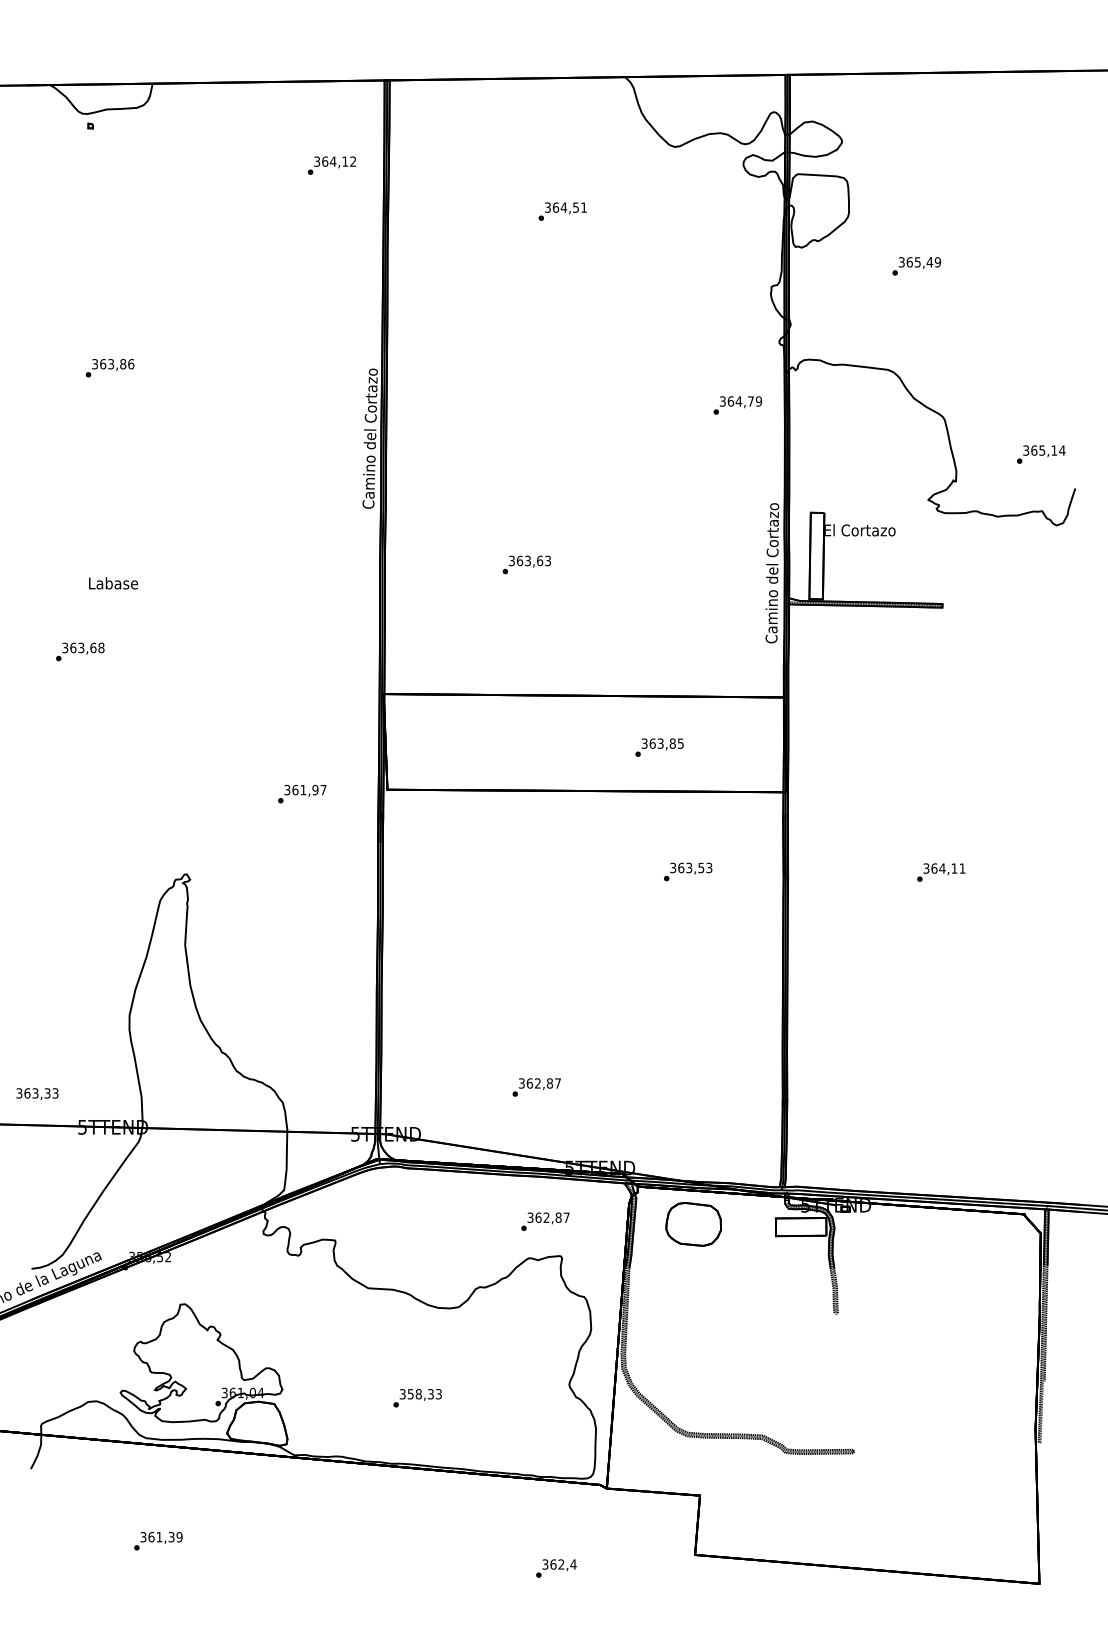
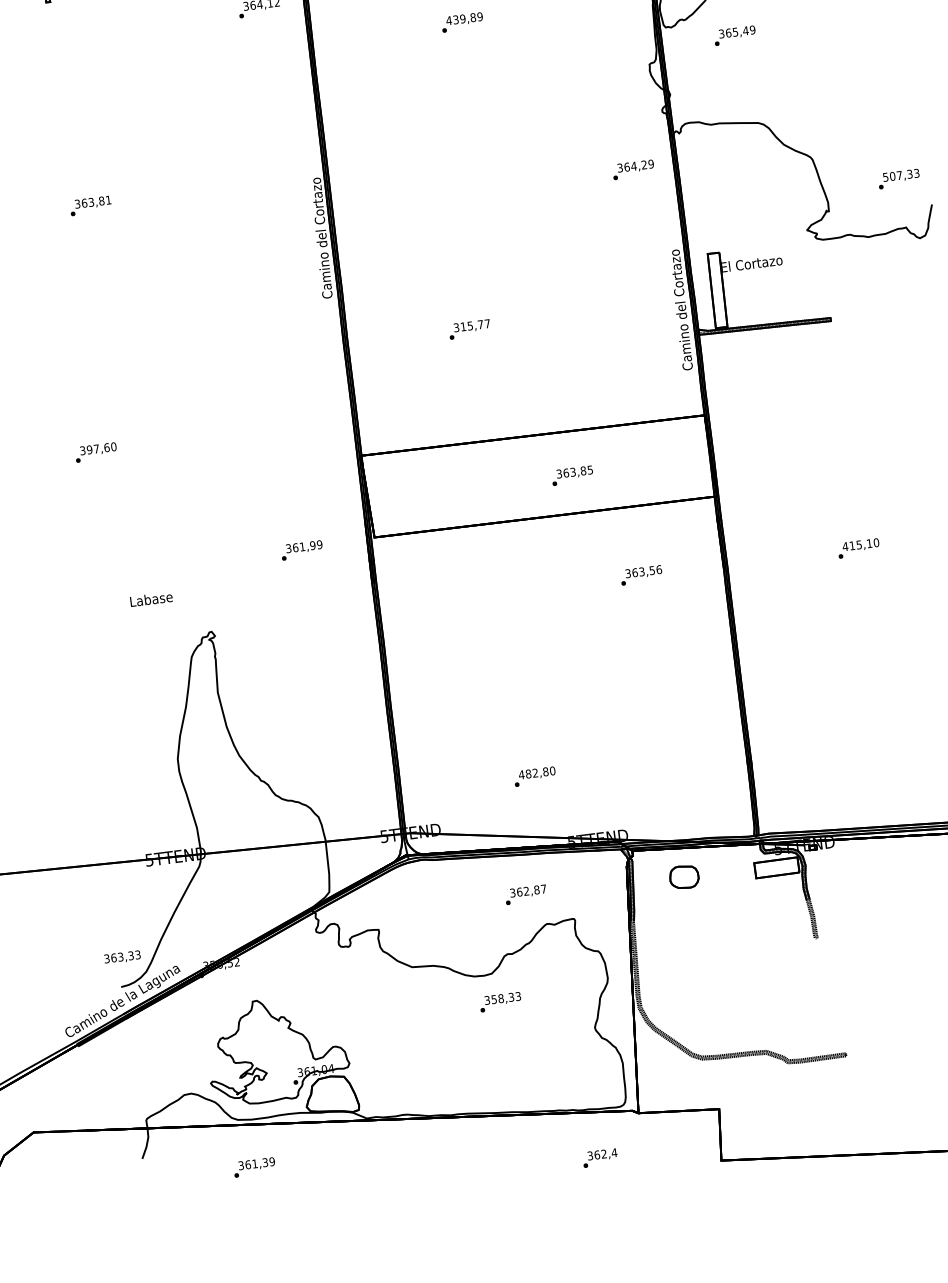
text: (565, 207) -> (464, 18), 364,51 -> 439,89
text: (916, 266) -> (734, 35), moved
text: (131, 364) -> (108, 200), 363,86 -> 363,81
text: (750, 401) -> (643, 165), 364,79 -> 364,29
text: (1044, 450) -> (901, 175), 365,14 -> 507,33
text: (533, 560) -> (474, 324), 363,63 -> 315,77
text: (113, 583) -> (151, 599), moved
text: (87, 647) -> (101, 447), 363,68 -> 397,60
text: (659, 747) -> (572, 475), moved
text: (323, 789) -> (319, 544), 361,97 -> 361,99
text: (709, 867) -> (659, 569), 363,53 -> 363,56
text: (944, 868) -> (860, 544), 364,11 -> 415,10
text: (539, 1083) -> (536, 773), 362,87 -> 482,80
text: (37, 1093) -> (122, 956), moved
text: (545, 1221) -> (526, 894), moved
part: (693, 1224) -> (684, 877), size x0.6
text: (417, 1398) -> (500, 1002), moved
text: (158, 1541) -> (254, 1167), moved
text: (556, 1568) -> (600, 1158), moved

